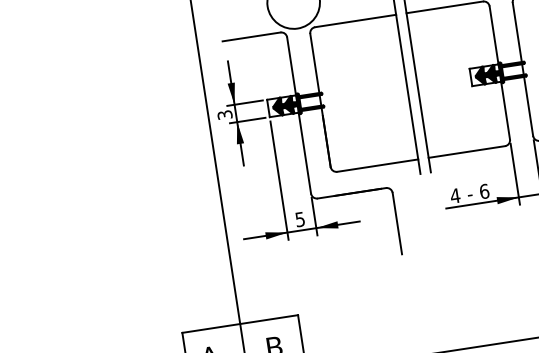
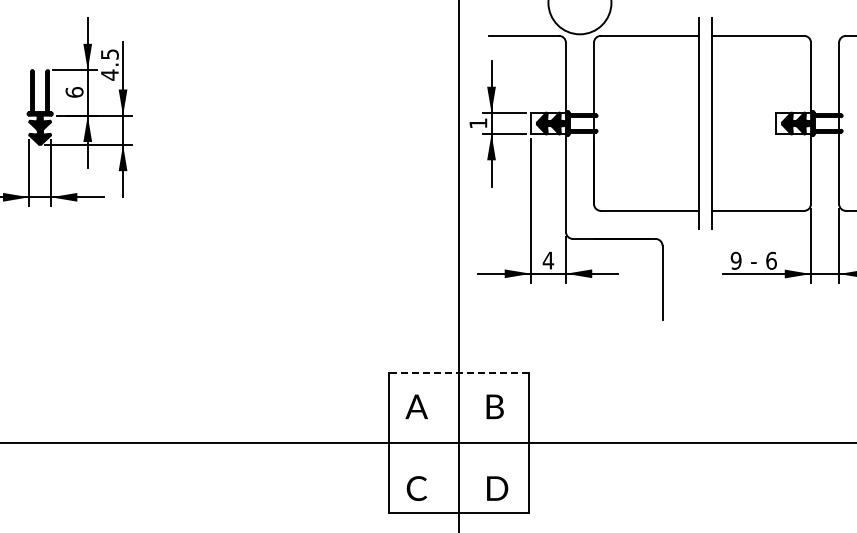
text: (225, 115) -> (478, 123), 3 -> 1
text: (454, 195) -> (735, 260), 4 -> 9
text: (300, 219) -> (548, 260), 5 -> 4
line: (240, 324) -> (458, 373), solid -> dashed

